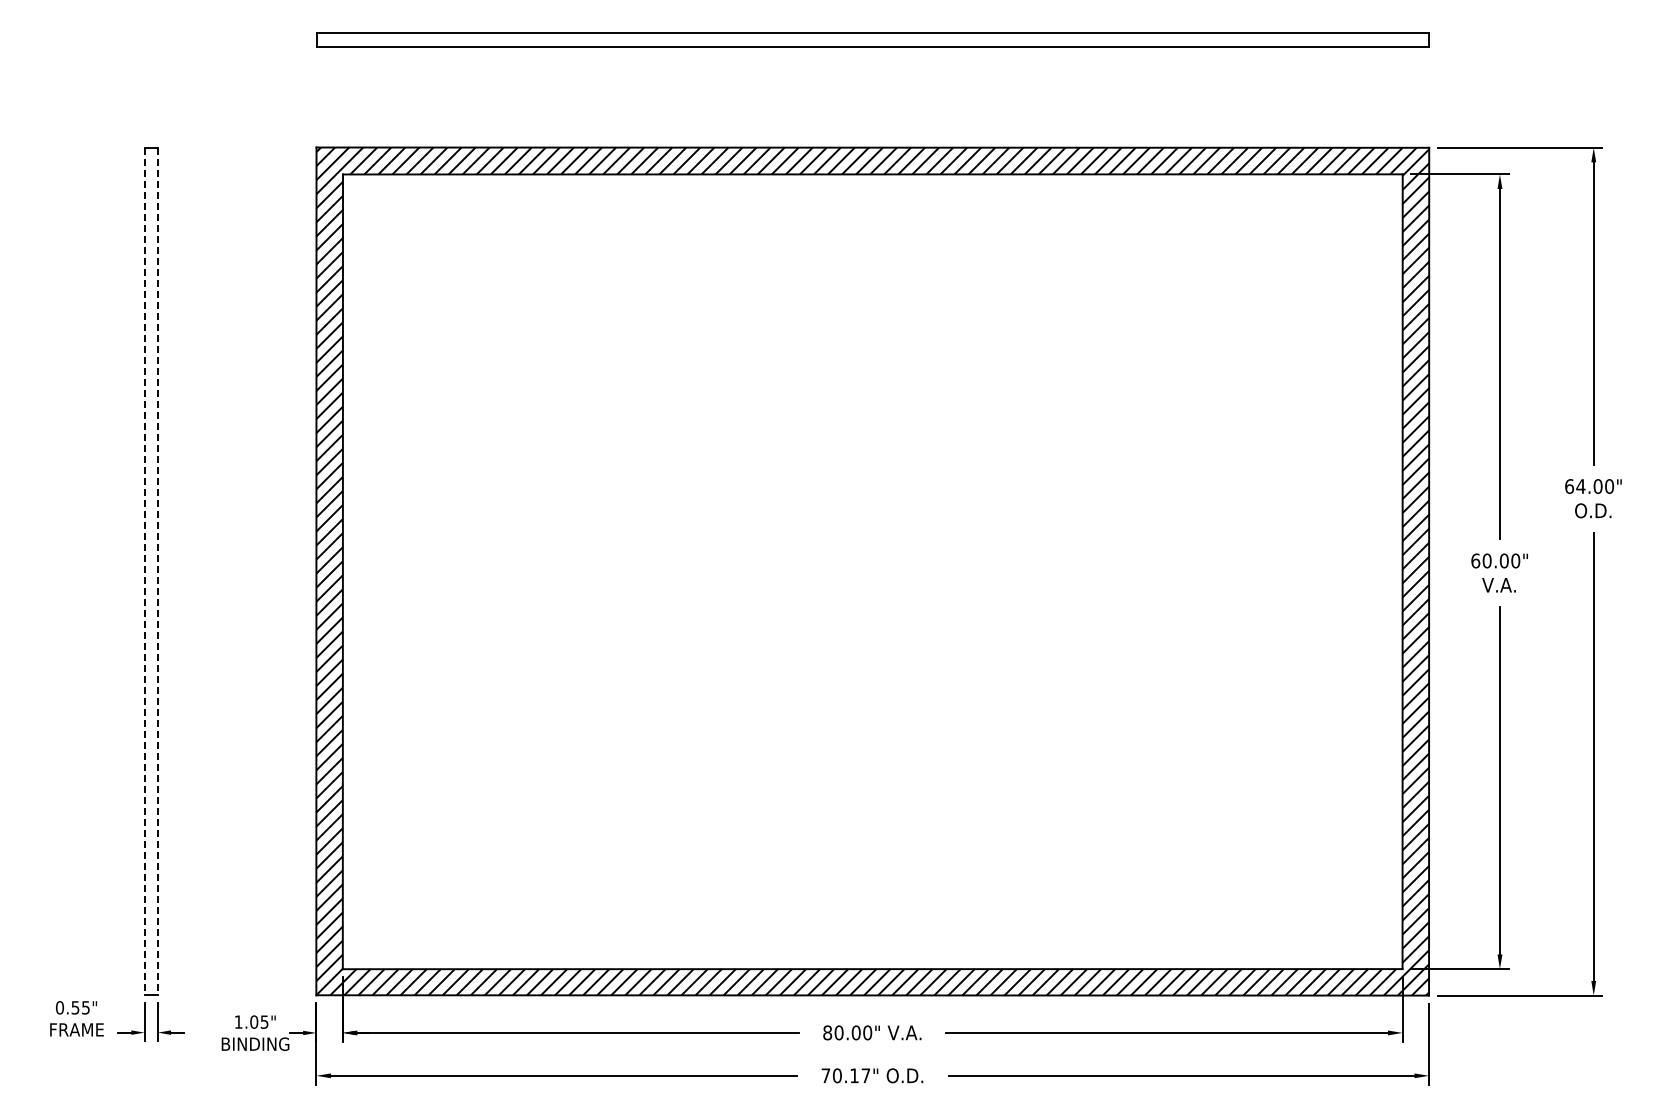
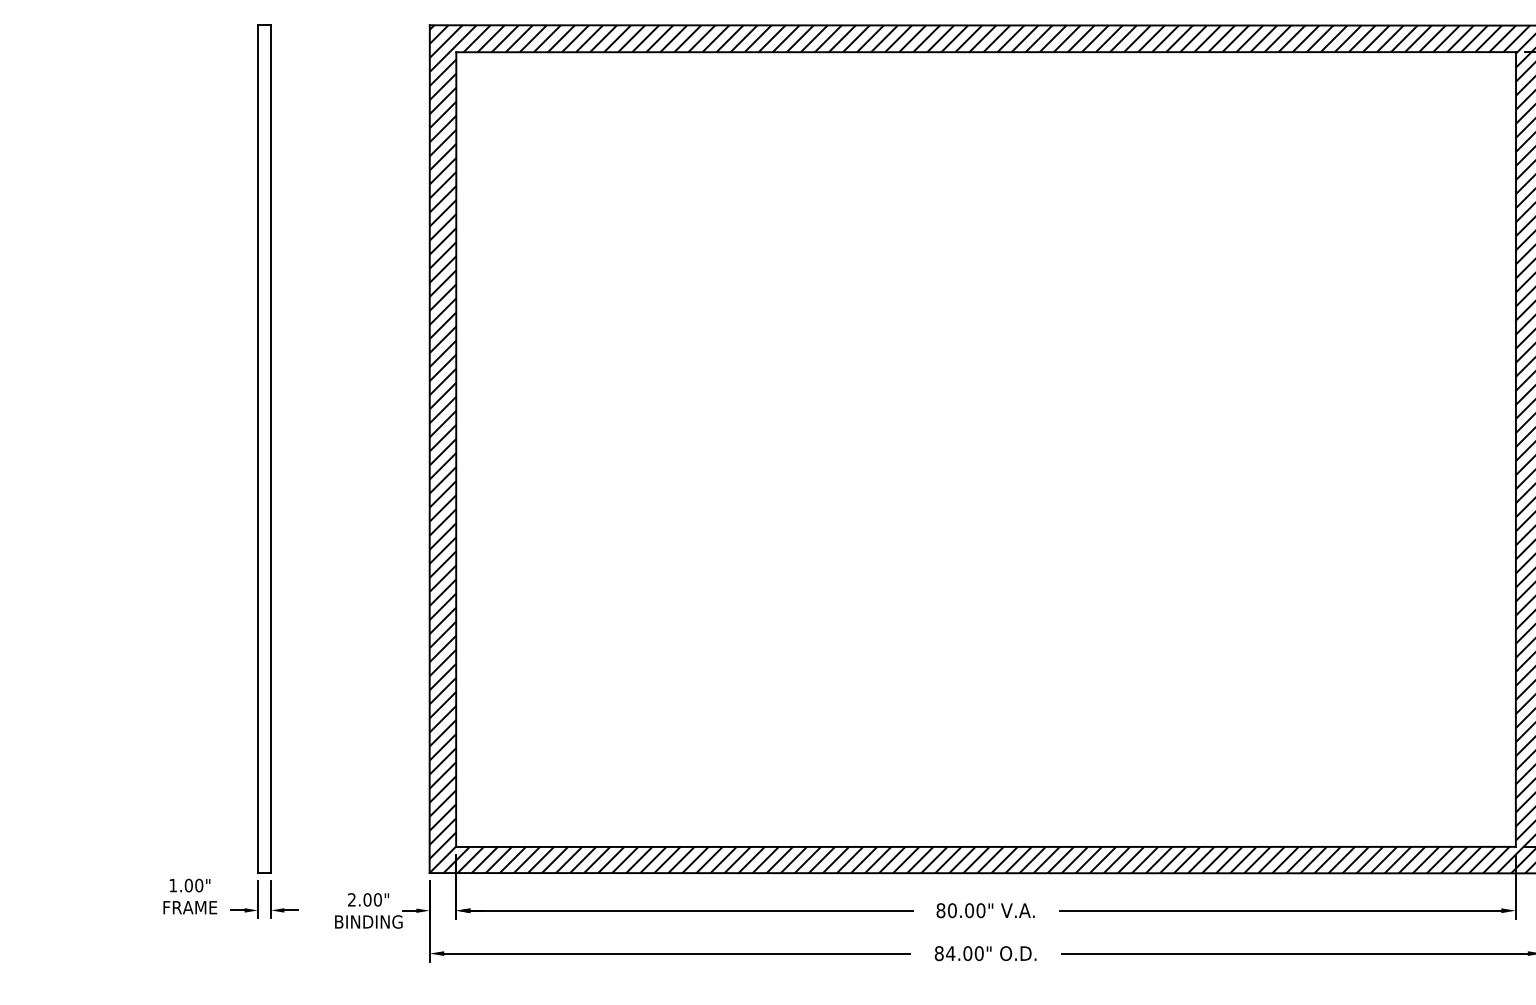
line: (144, 571) -> (257, 449), dashed -> solid
line: (157, 571) -> (270, 449), dashed -> solid
text: (72, 1007) -> (185, 885), 0.55" -> 1.00"
text: (251, 1021) -> (364, 899), 1.05" -> 2.00"
text: (845, 1075) -> (958, 953), 70.17" -> 84.00"

